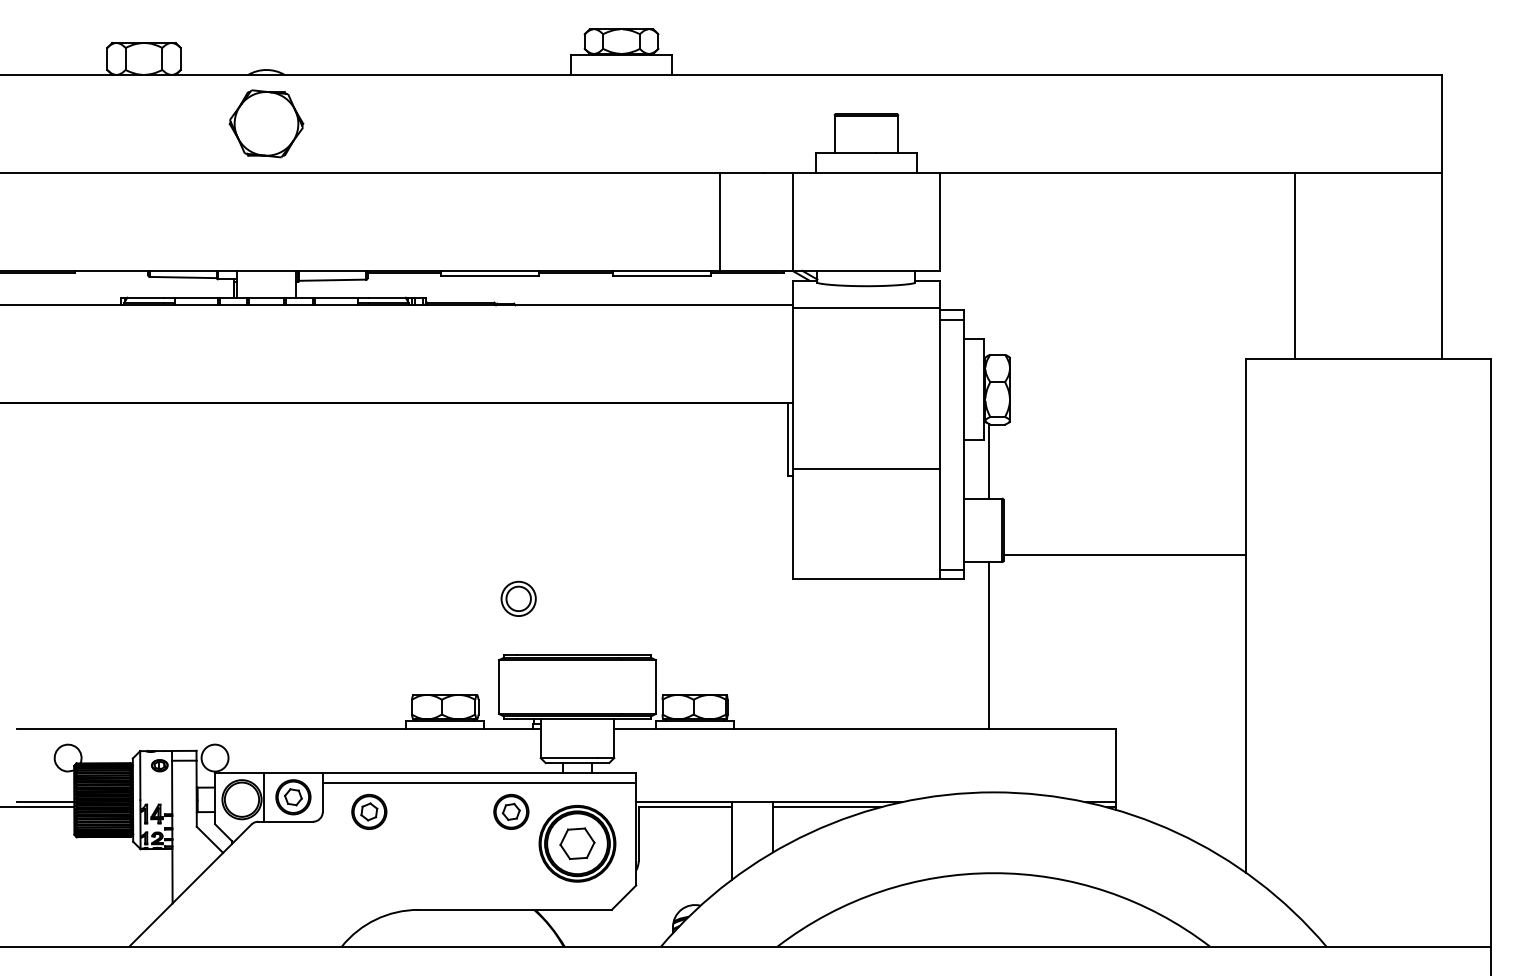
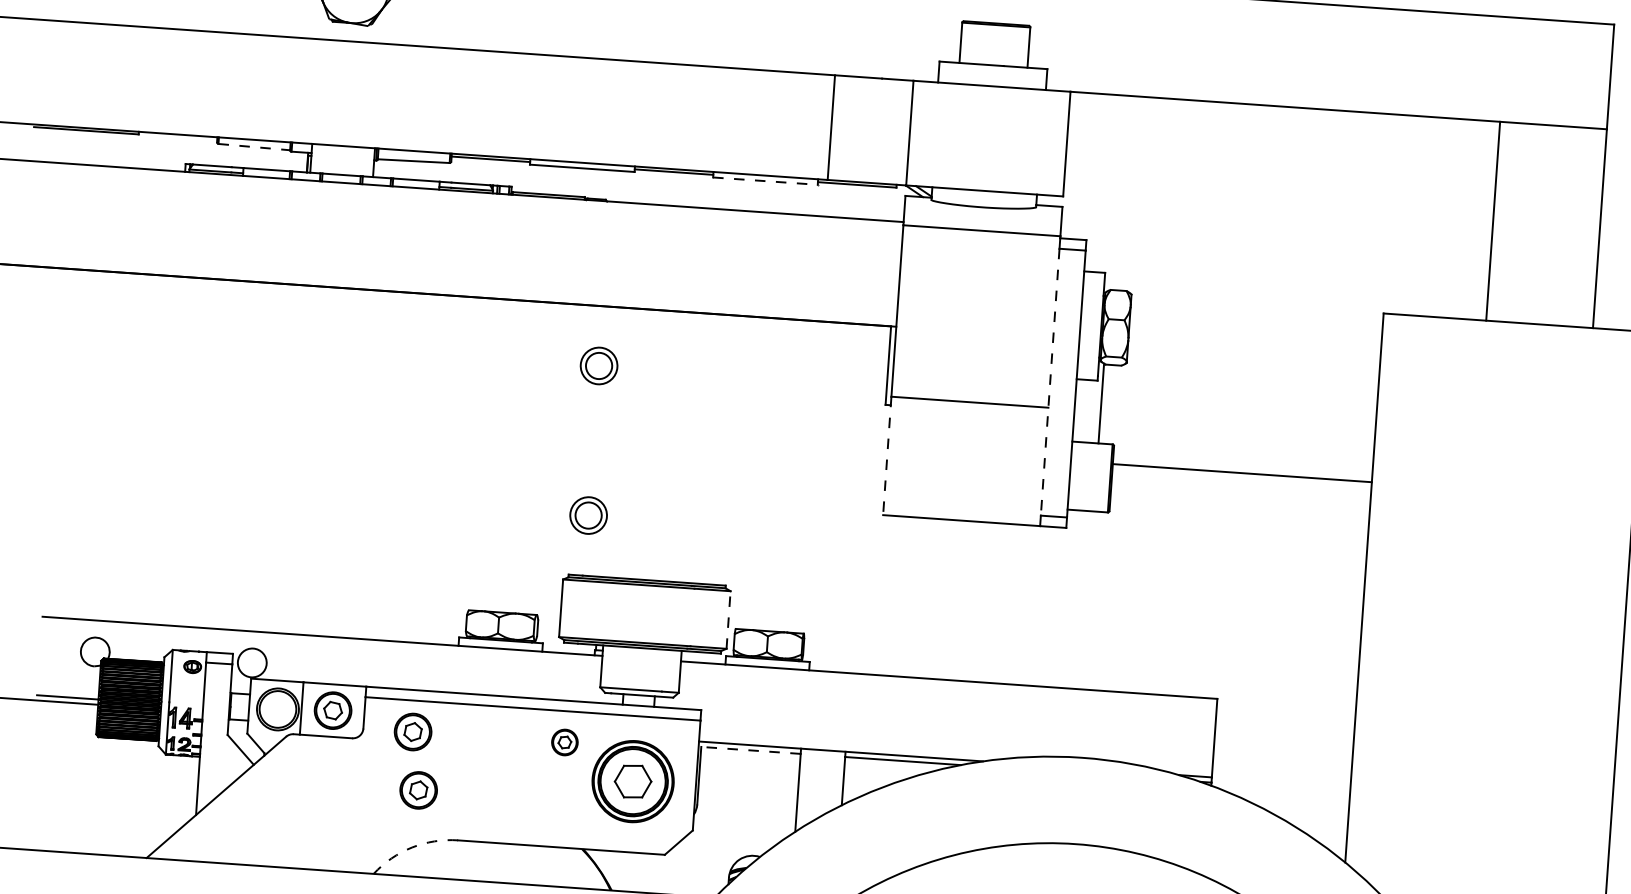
line: (1294, 265) -> (1492, 220), moved
line: (661, 275) -> (765, 180), solid -> dashed
line: (183, 277) -> (254, 147), solid -> dashed
line: (939, 444) -> (1049, 382), solid -> dashed
part: (518, 458) -> (598, 365), added
line: (792, 524) -> (886, 456), solid -> dashed
line: (1124, 554) -> (1242, 472), moved
line: (988, 645) -> (1087, 600), removed
line: (655, 687) -> (728, 620), solid -> dashed
line: (685, 807) -> (751, 750), solid -> dashed
part: (511, 811) -> (565, 742), size x0.7
part: (378, 865) -> (418, 789), added
arc: (375, 919) -> (411, 847), solid -> dashed

